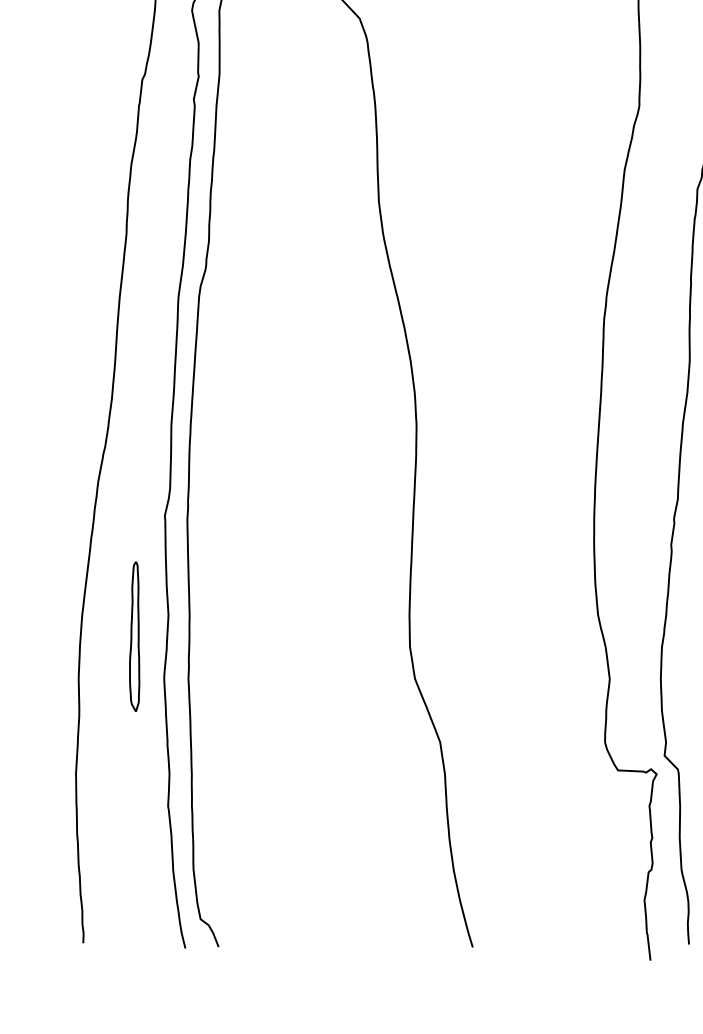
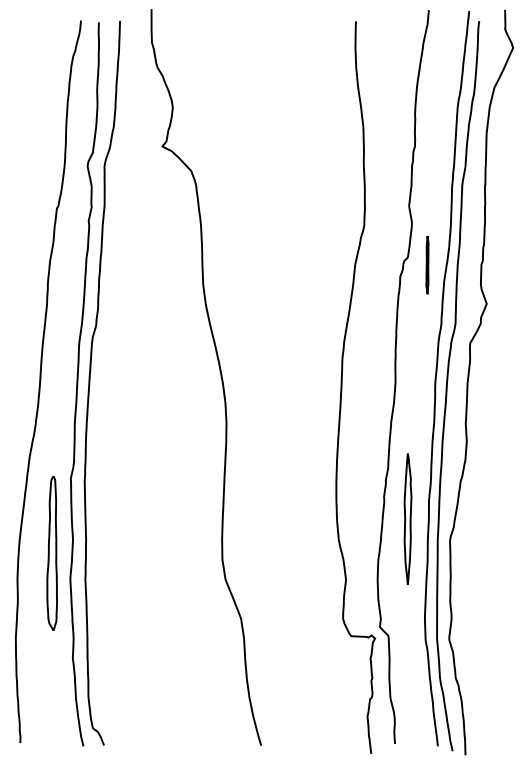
part: (133, 636) -> (51, 553), size x1.67

